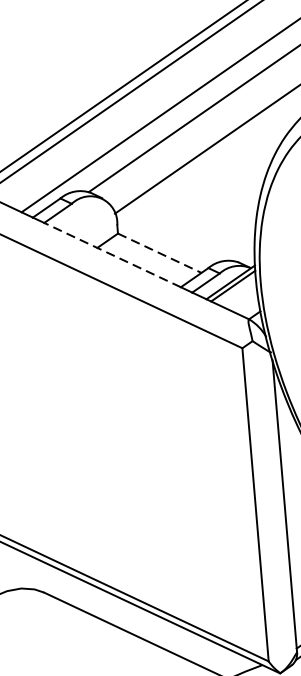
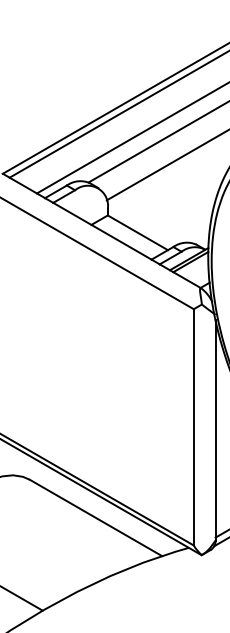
line: (159, 252) -> (137, 232), dashed -> solid
line: (112, 255) -> (102, 231), dashed -> solid

